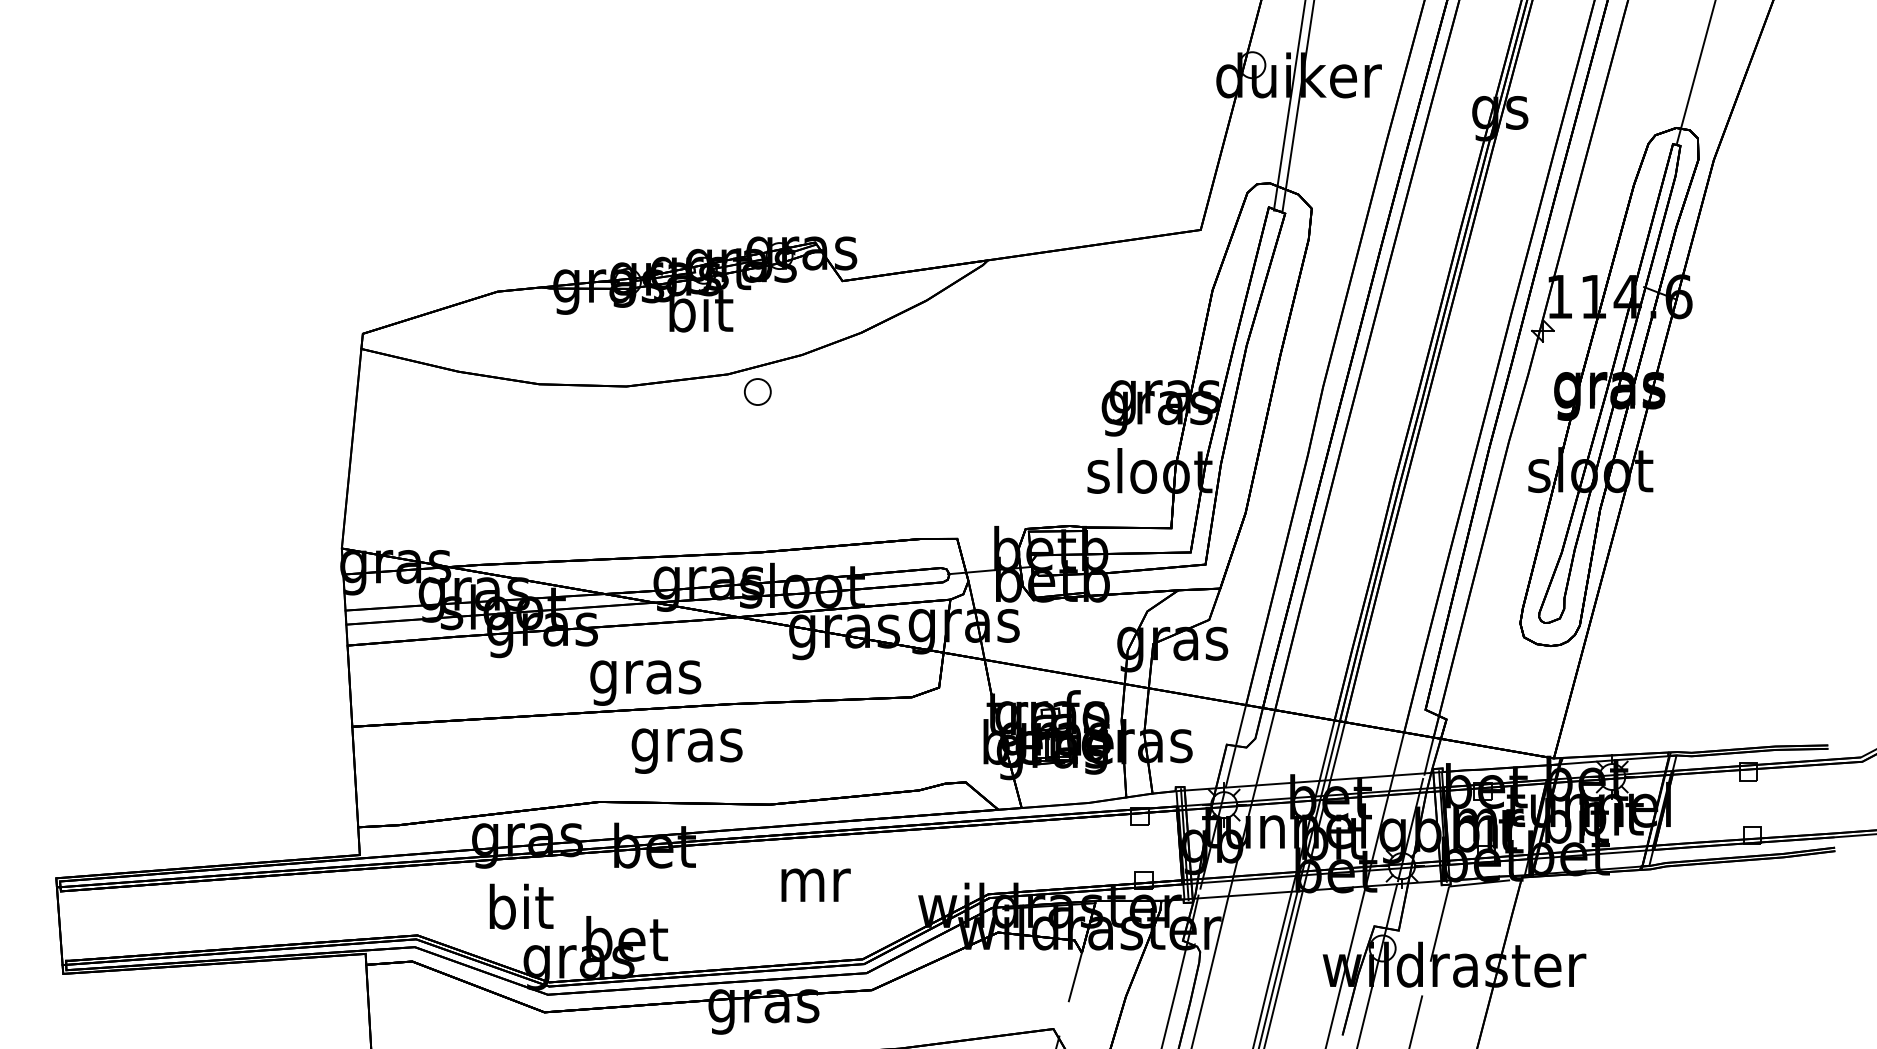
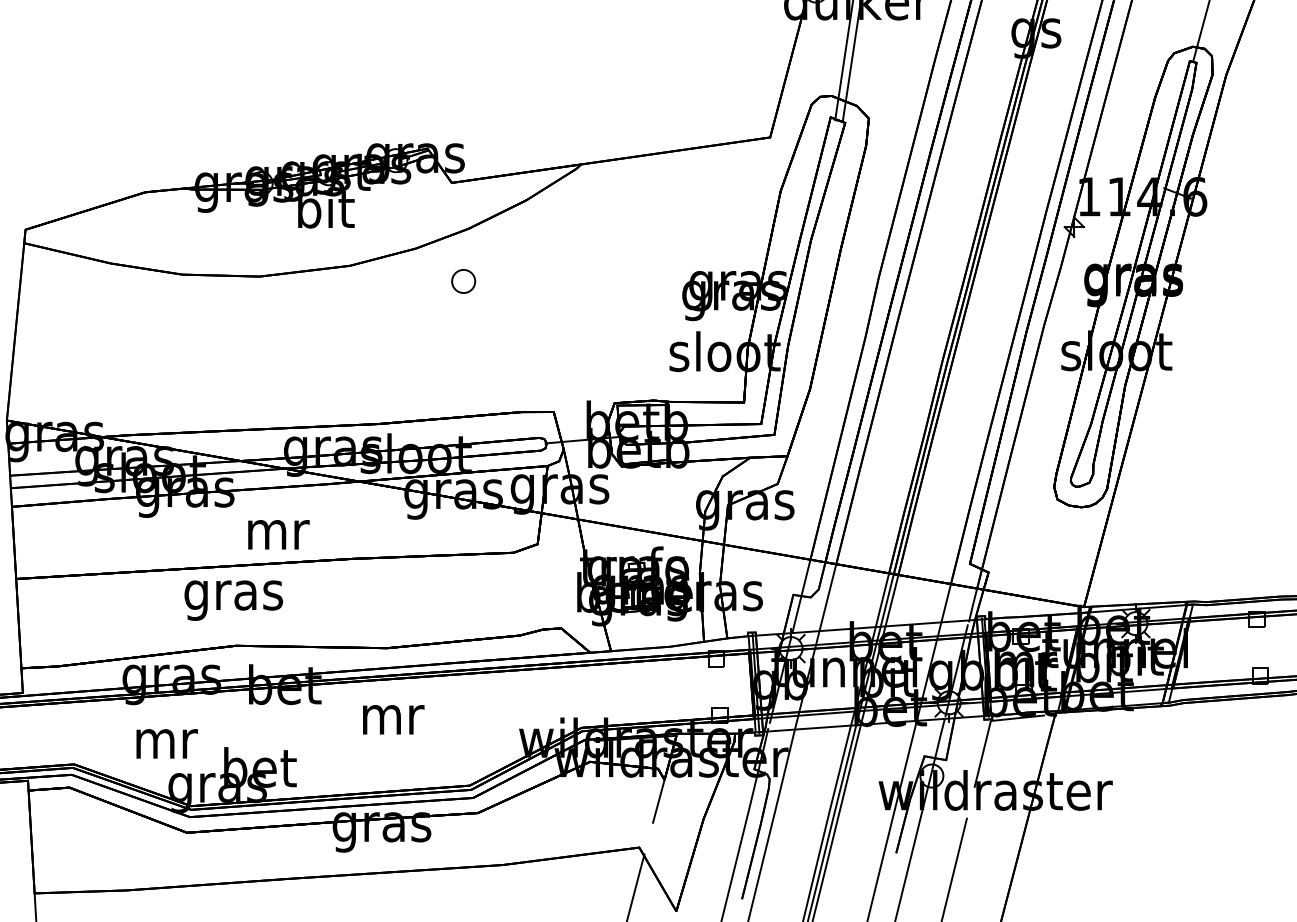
part: (757, 391) -> (463, 281), moved
text: (645, 682) -> (276, 539), gras -> mr
text: (686, 750) -> (233, 600), moved
text: (815, 884) -> (393, 719), moved
text: (521, 906) -> (166, 738), bit -> mr

